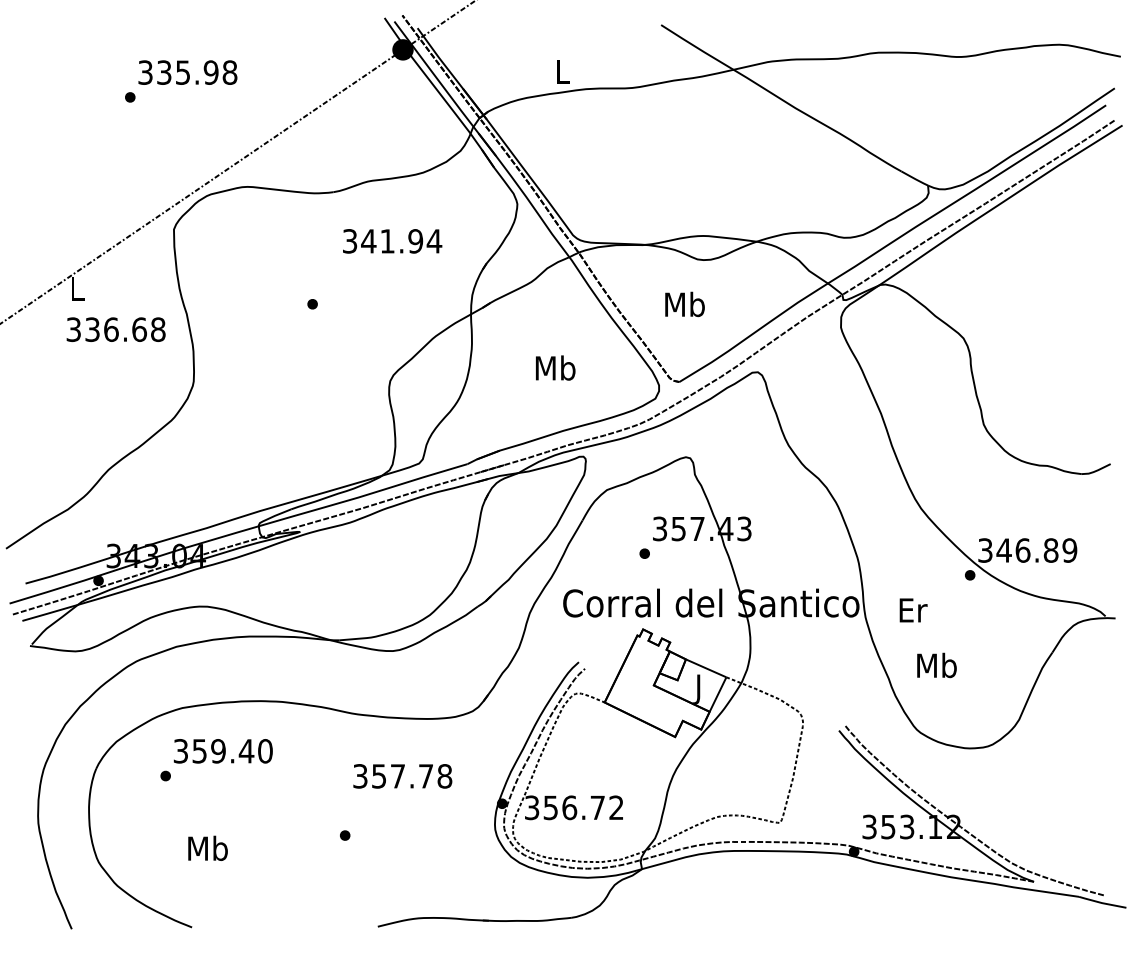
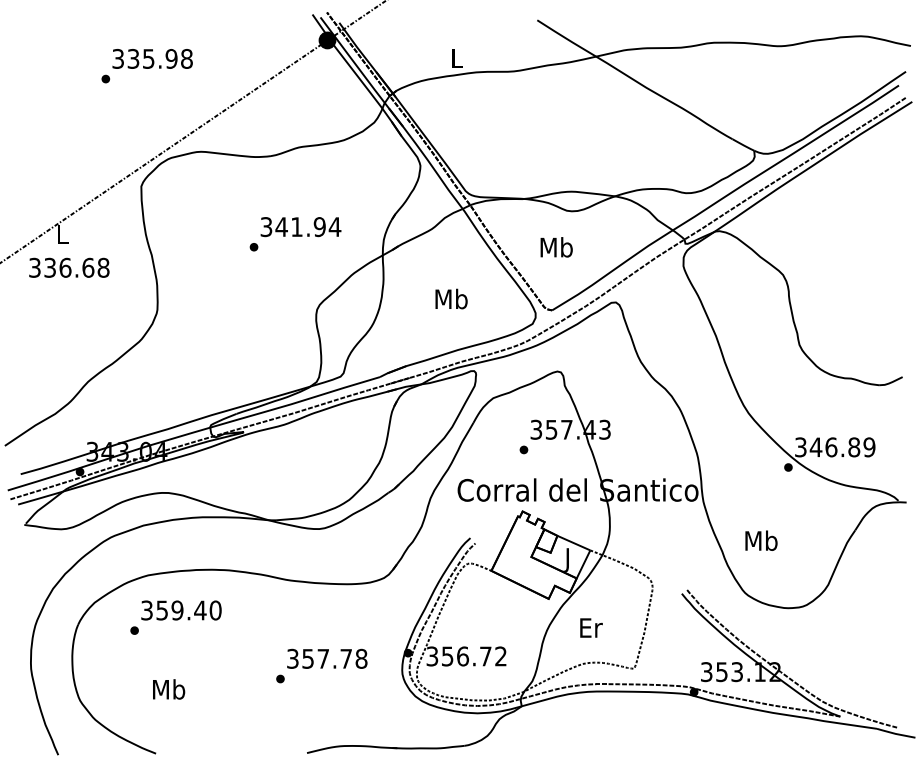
text: (391, 241) -> (300, 227), moved
text: (116, 329) -> (69, 267), moved
text: (913, 609) -> (591, 627), moved
text: (403, 775) -> (327, 658), moved

